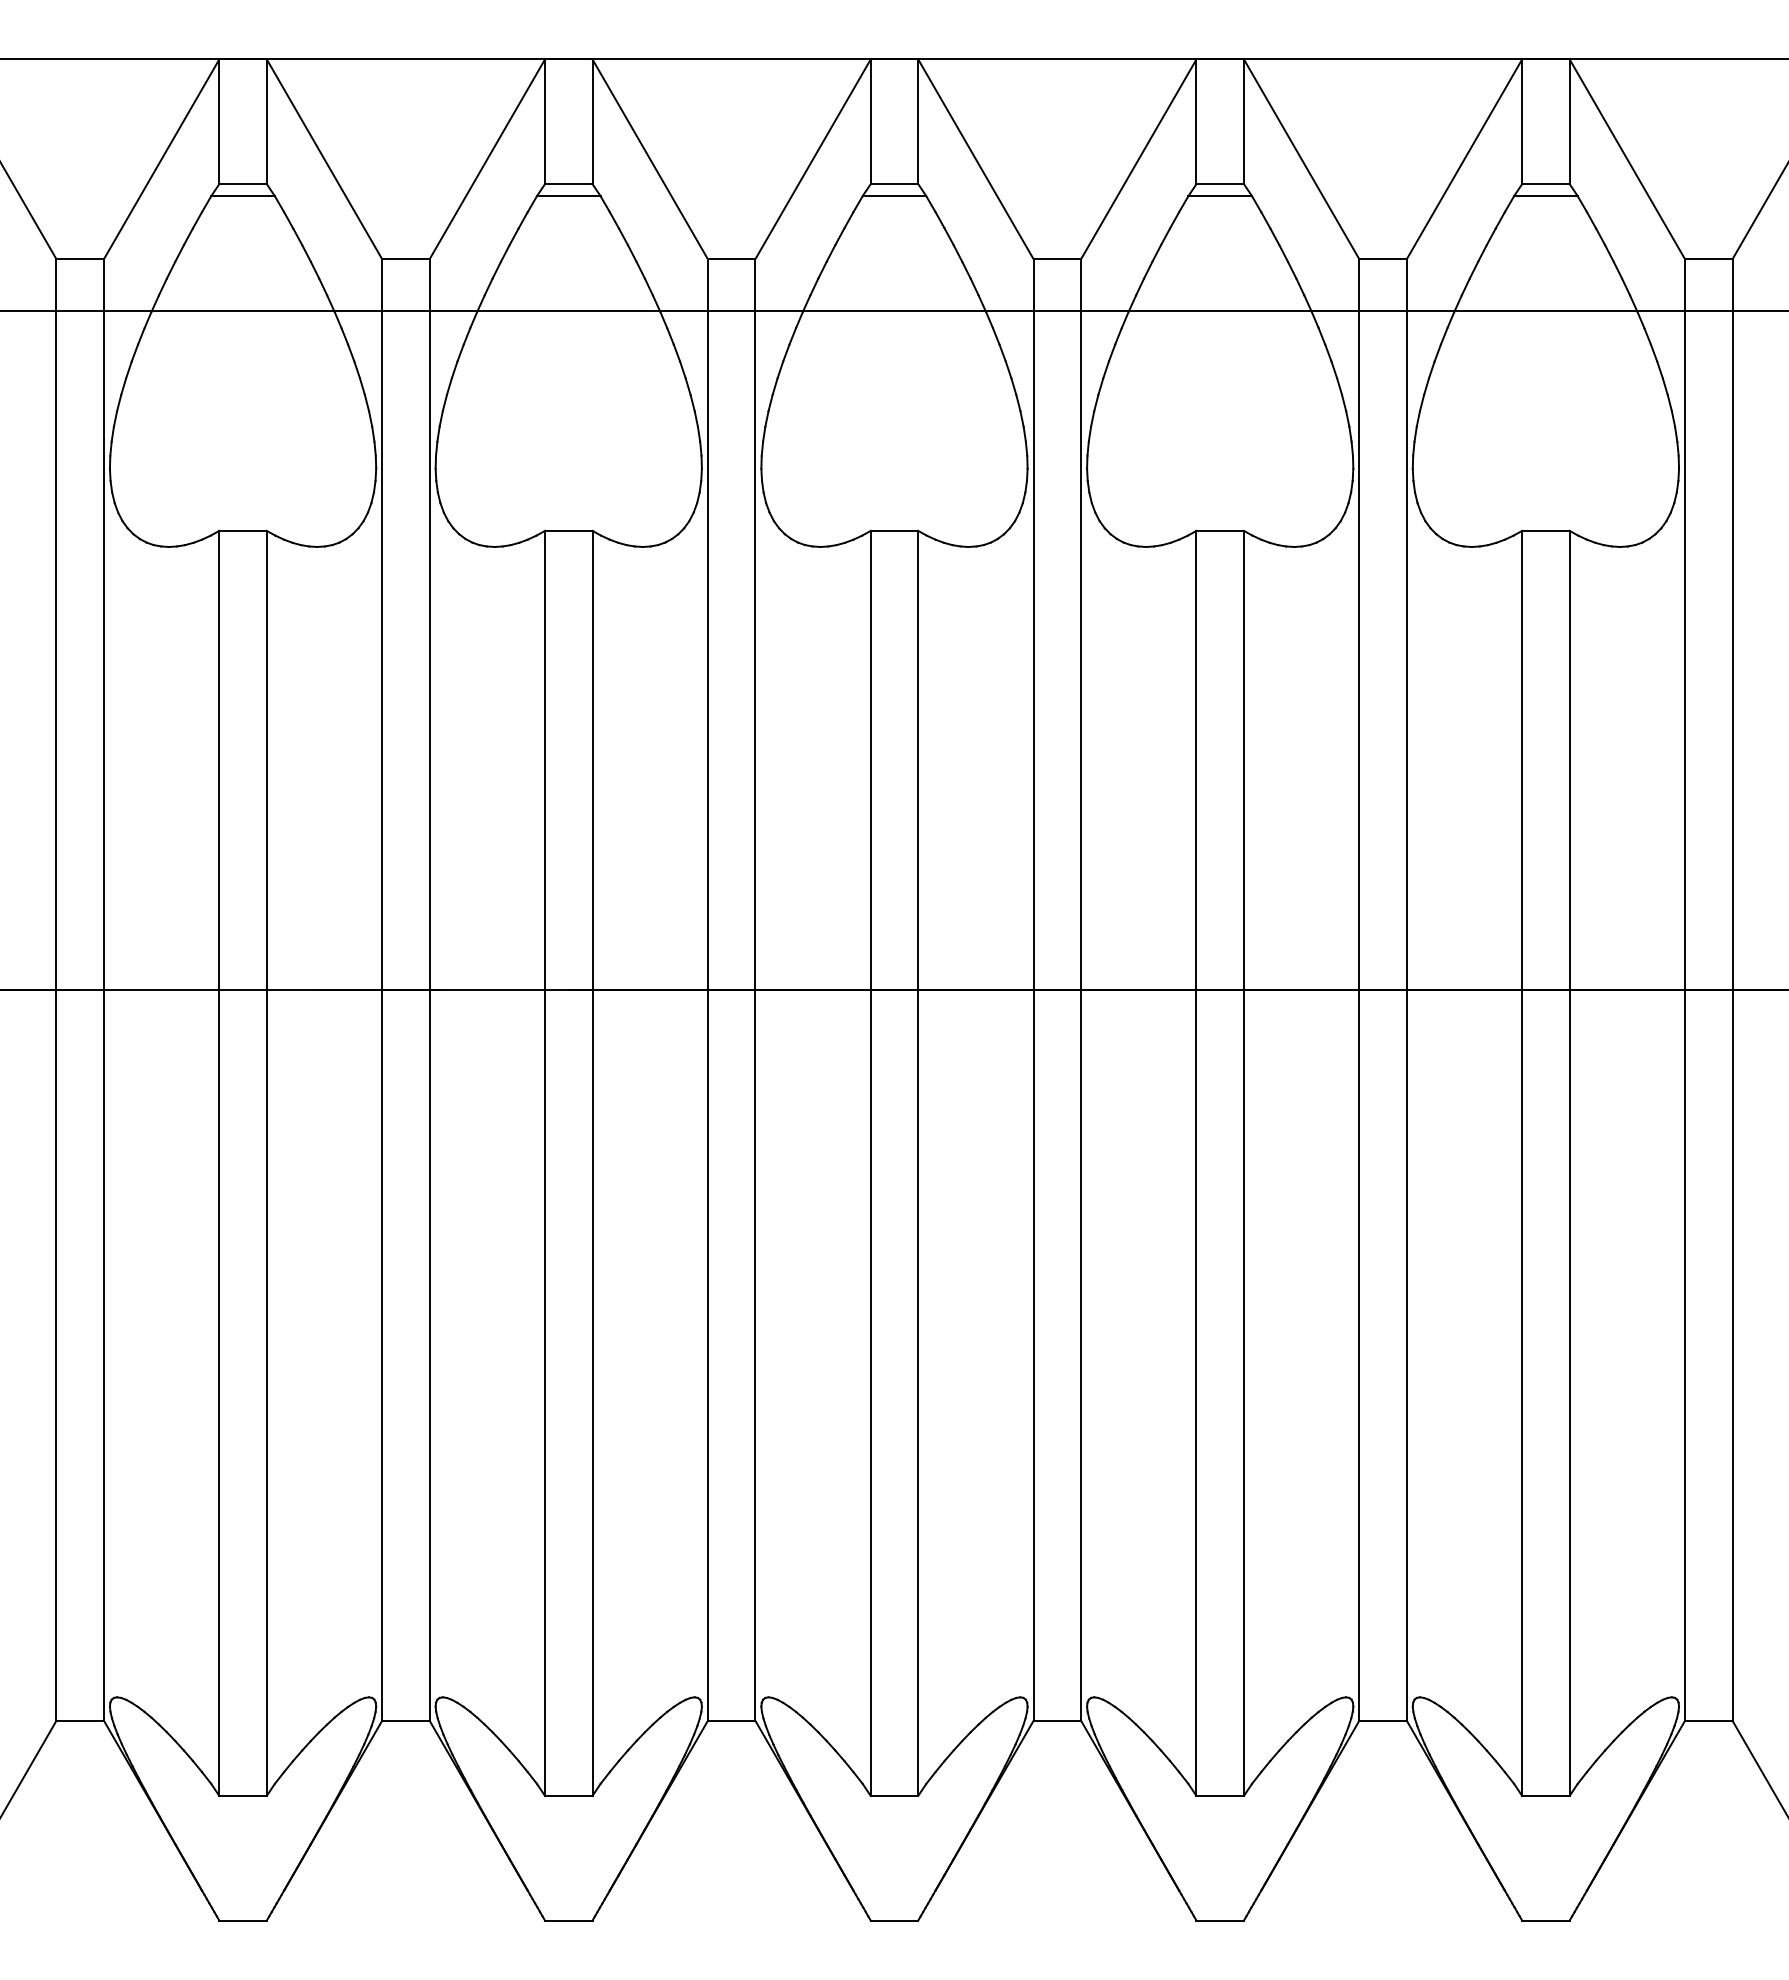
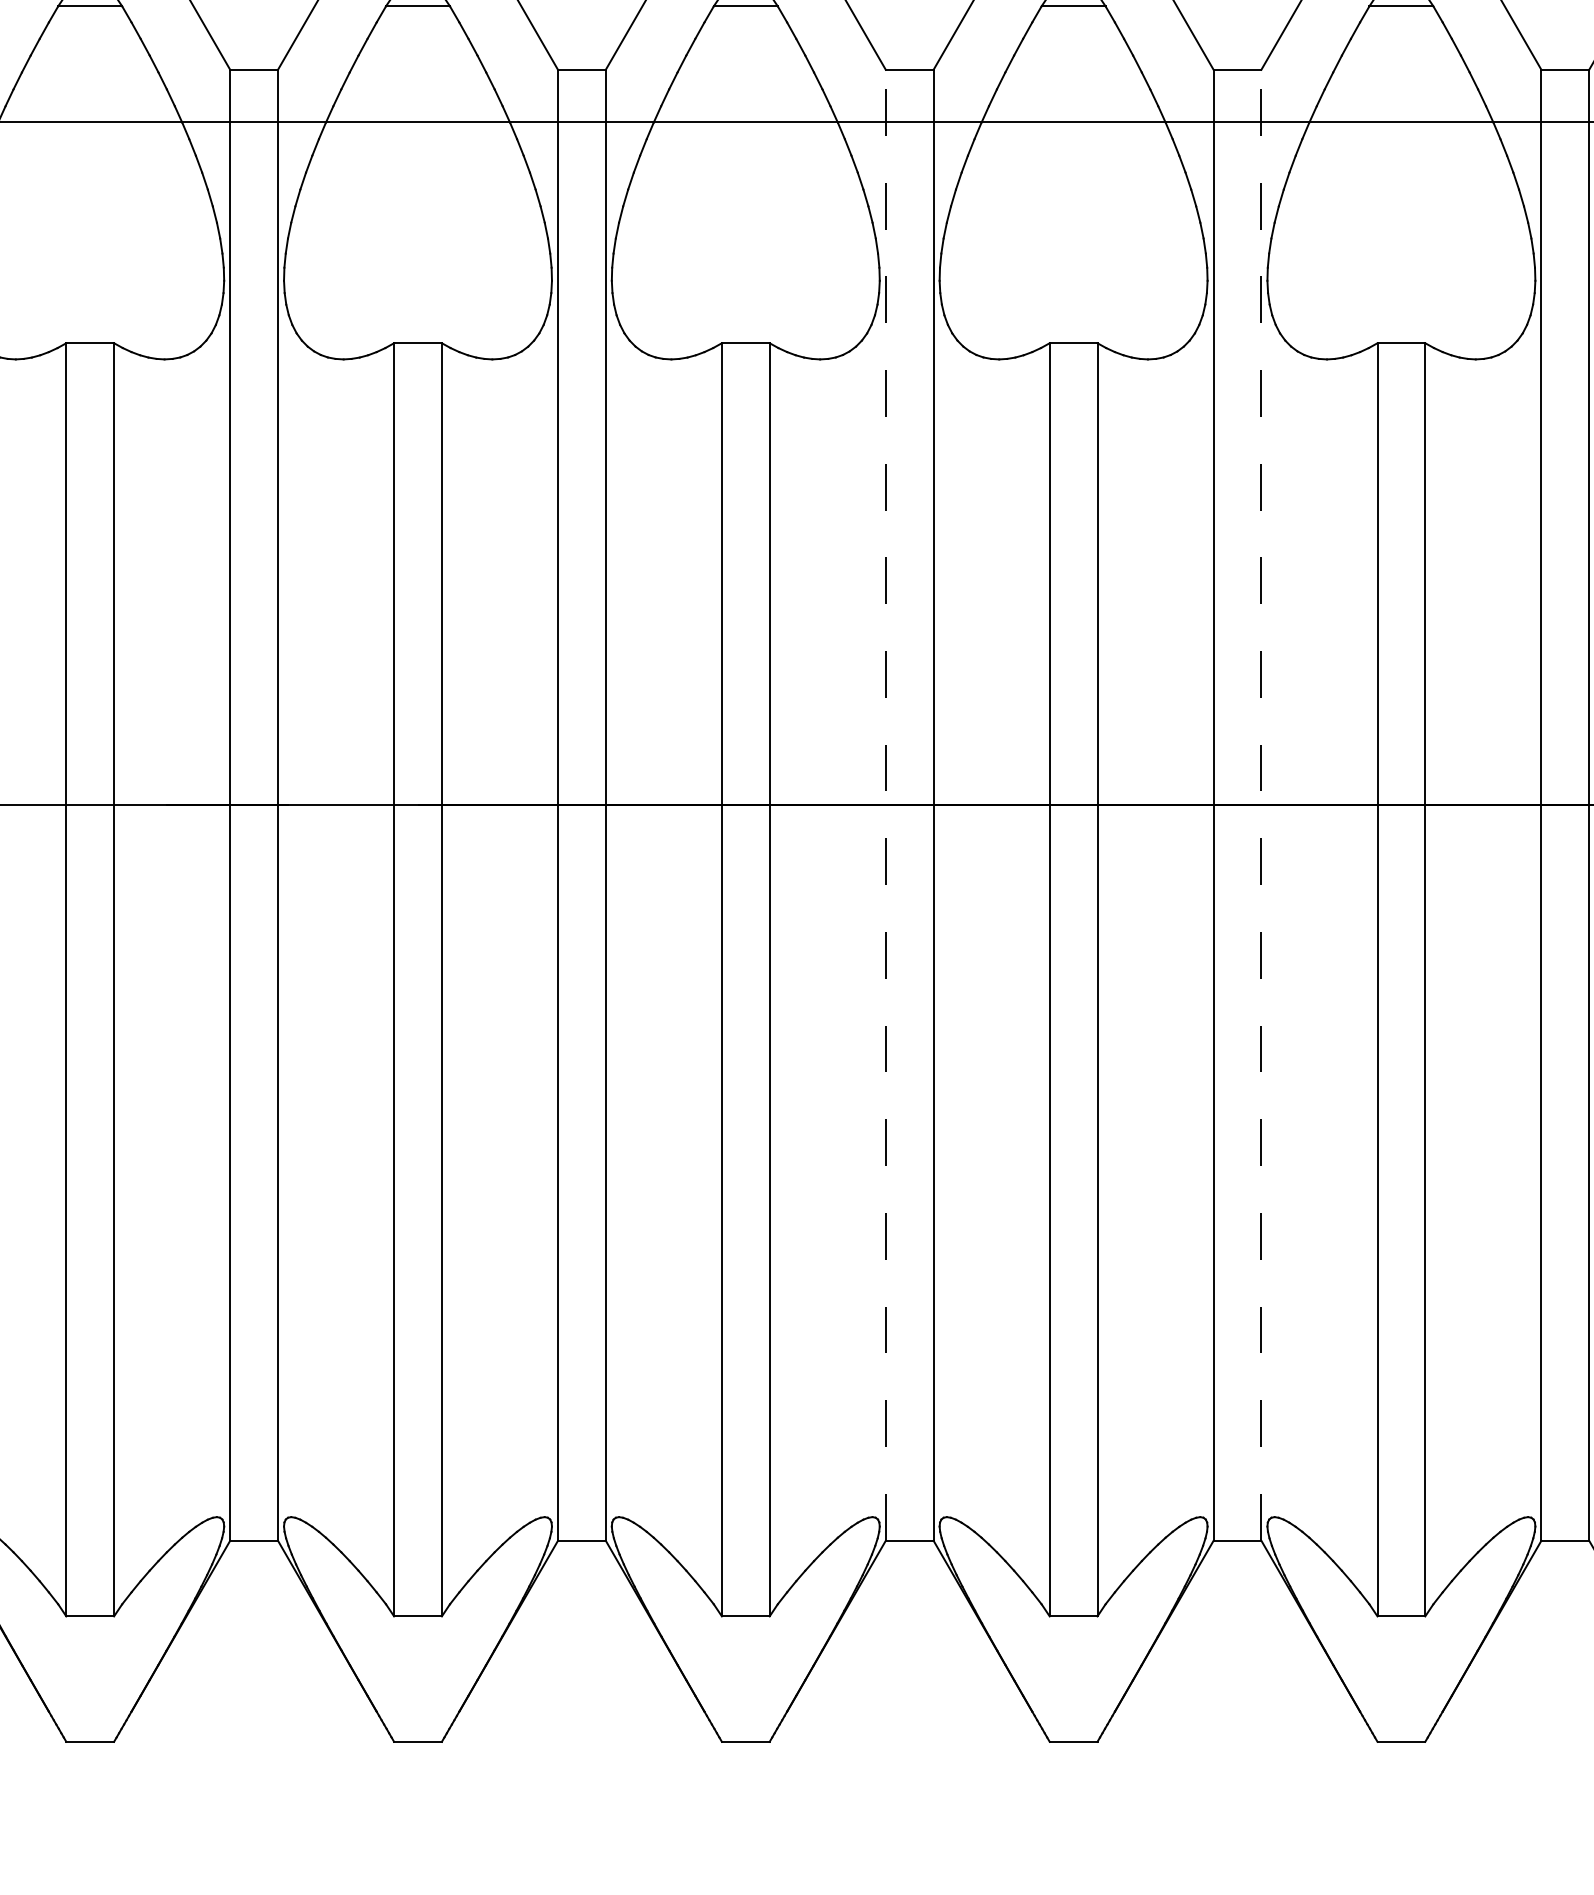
line: (1033, 990) -> (885, 805), solid -> dashed
line: (1406, 990) -> (1261, 805), solid -> dashed

